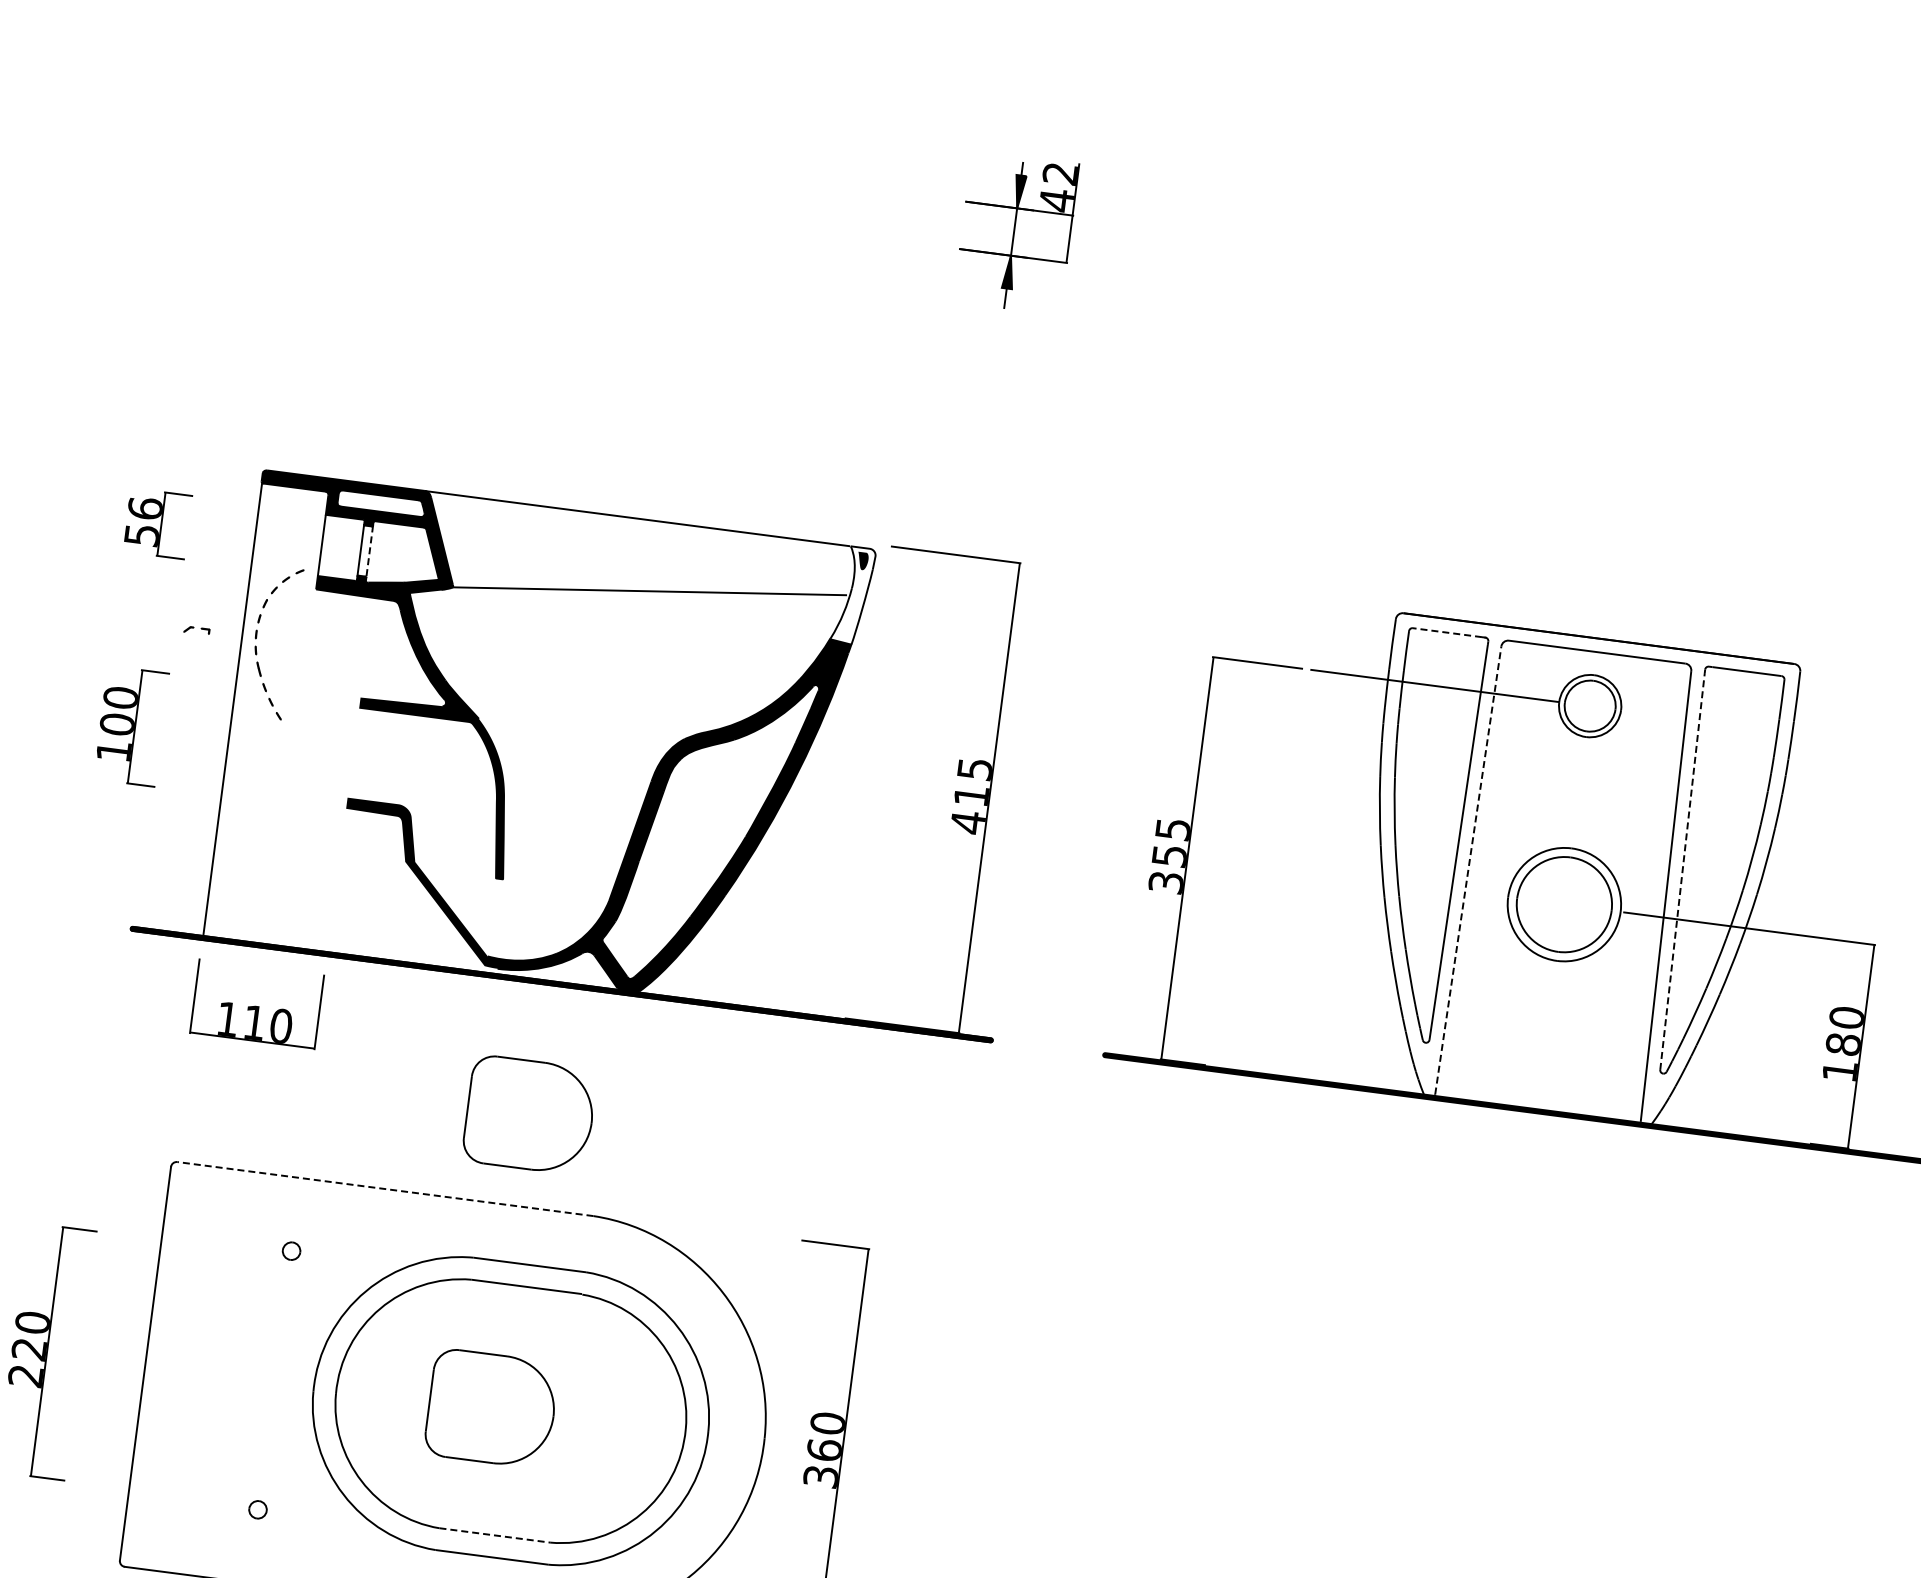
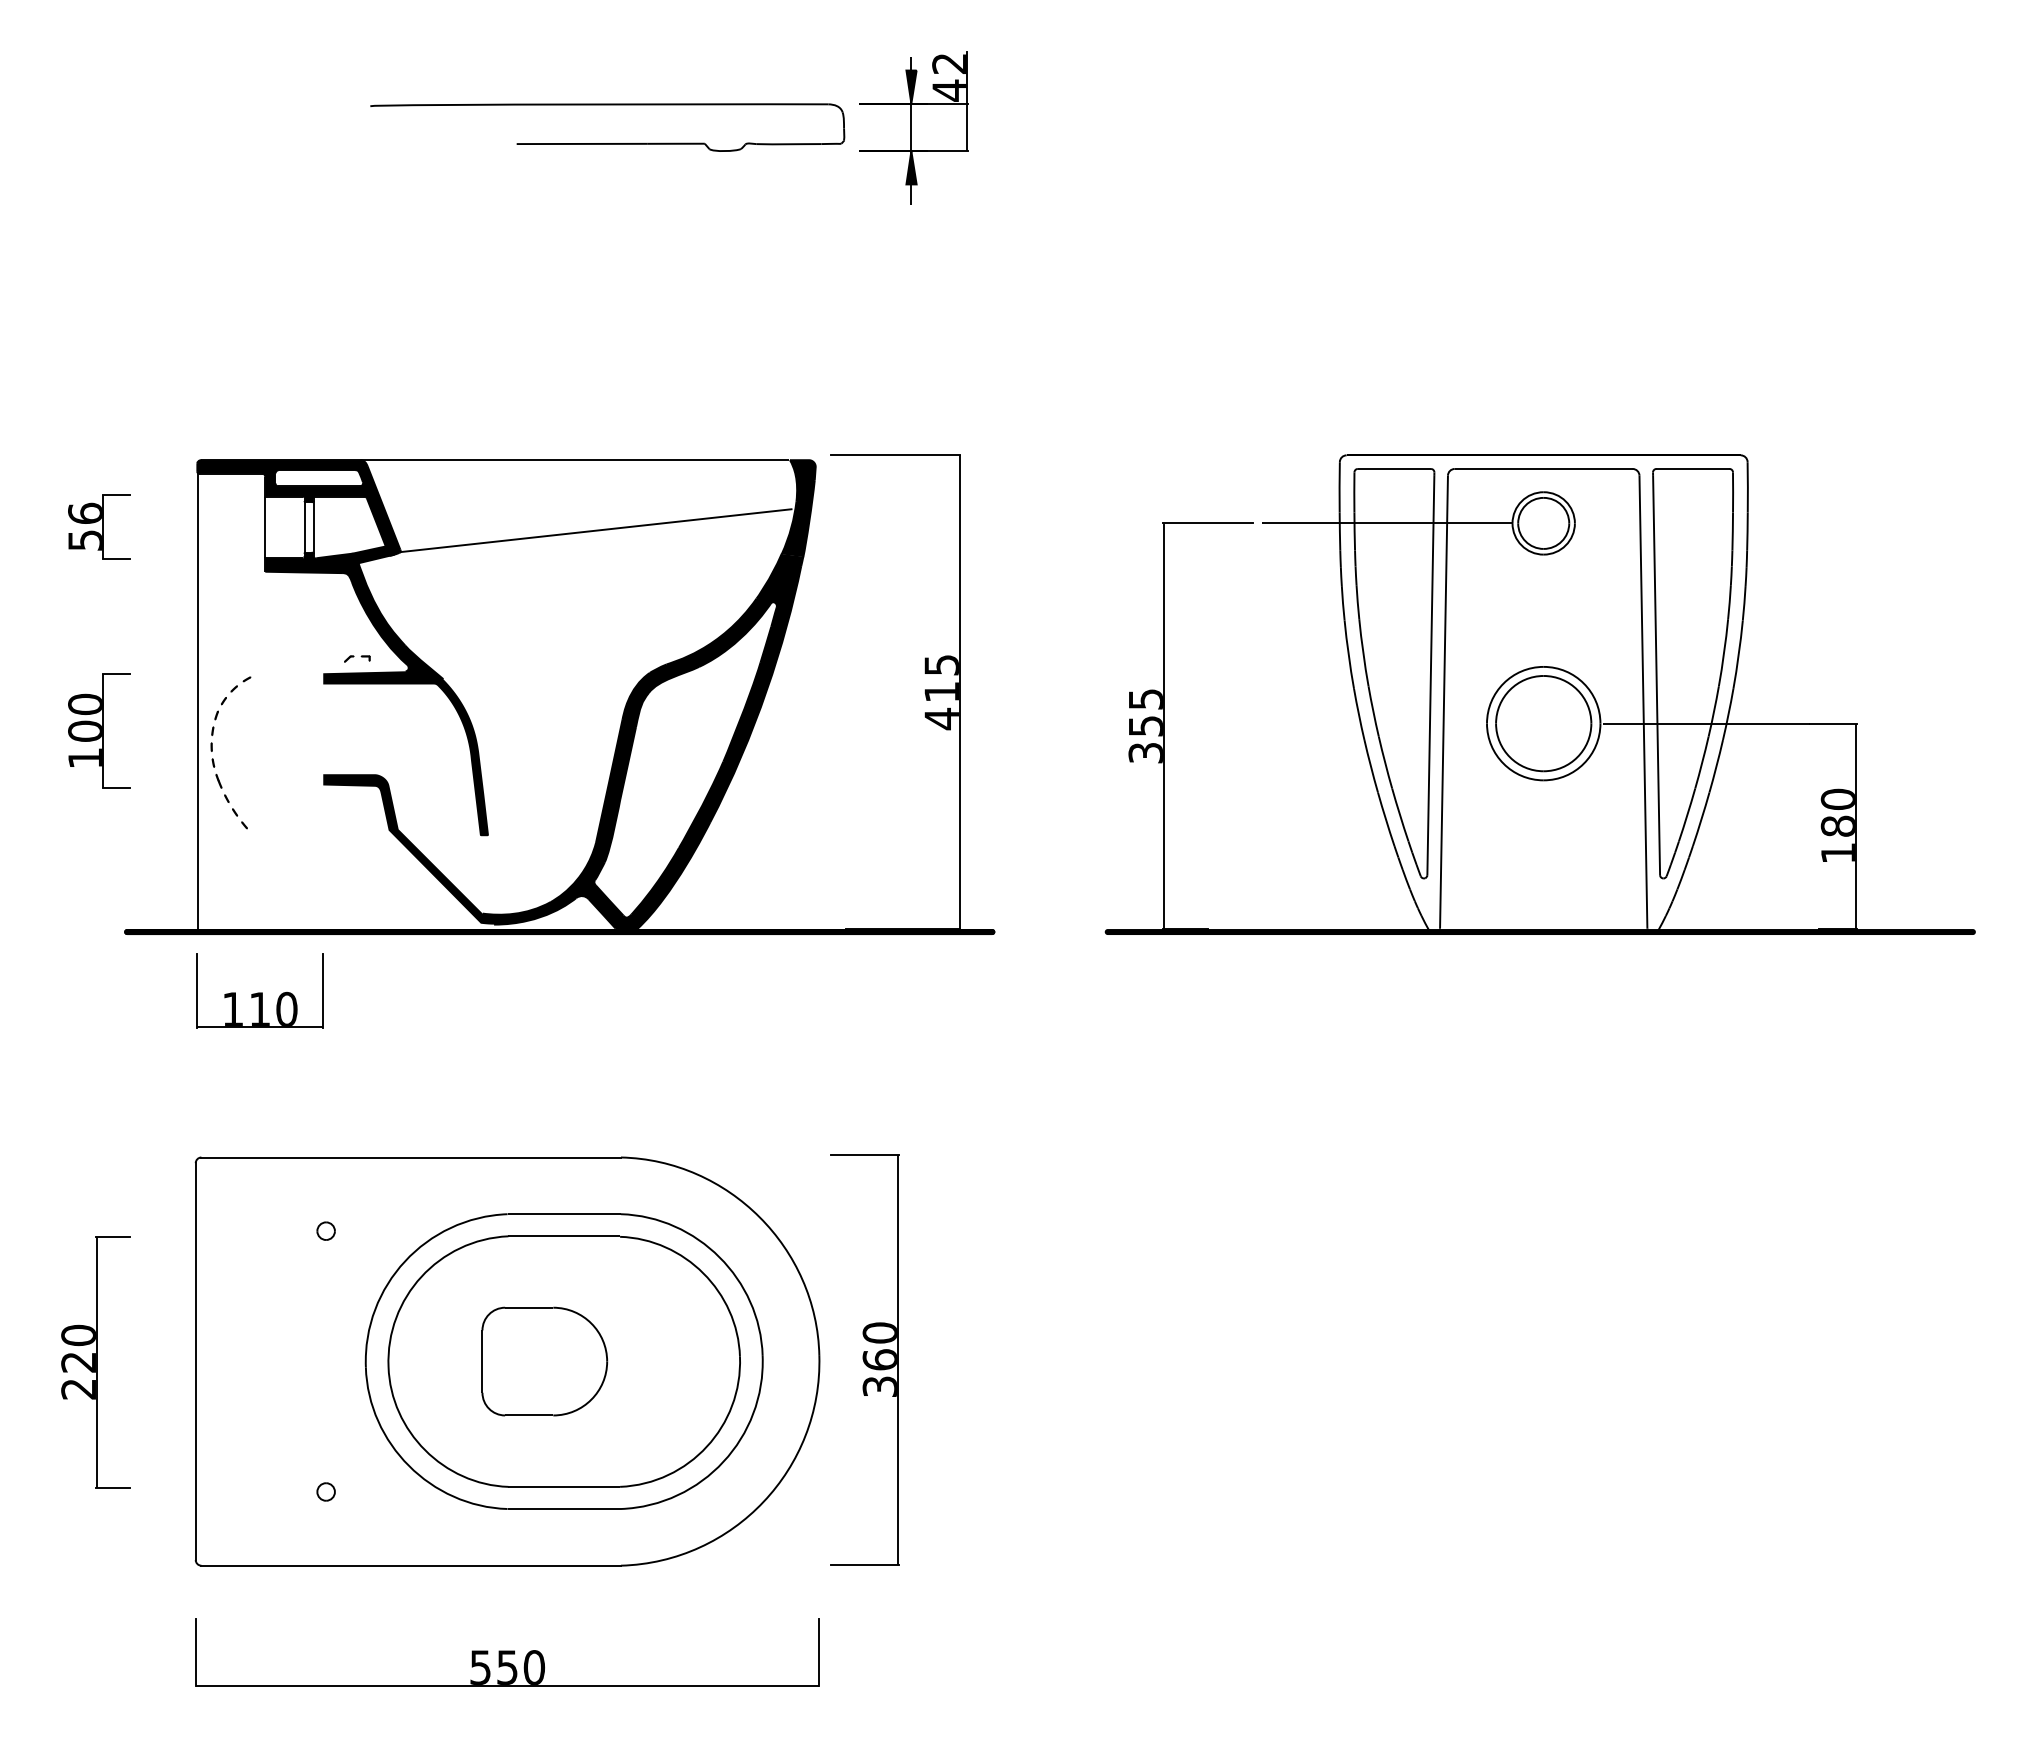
part: (710, 208) -> (607, 143), added
line: (369, 551) -> (313, 527), dashed -> solid
fill: (853, 595) -> (798, 508), added
part: (197, 630) -> (357, 658), moved
line: (1447, 632) -> (1392, 468), dashed -> solid
part: (256, 638) -> (212, 751), moved
line: (1468, 869) -> (1444, 701), dashed -> solid
line: (1682, 871) -> (1656, 675), dashed -> solid
part: (529, 1115) -> (544, 1065), removed
line: (385, 1189) -> (411, 1157), dashed -> solid
line: (495, 1535) -> (564, 1486), dashed -> solid

